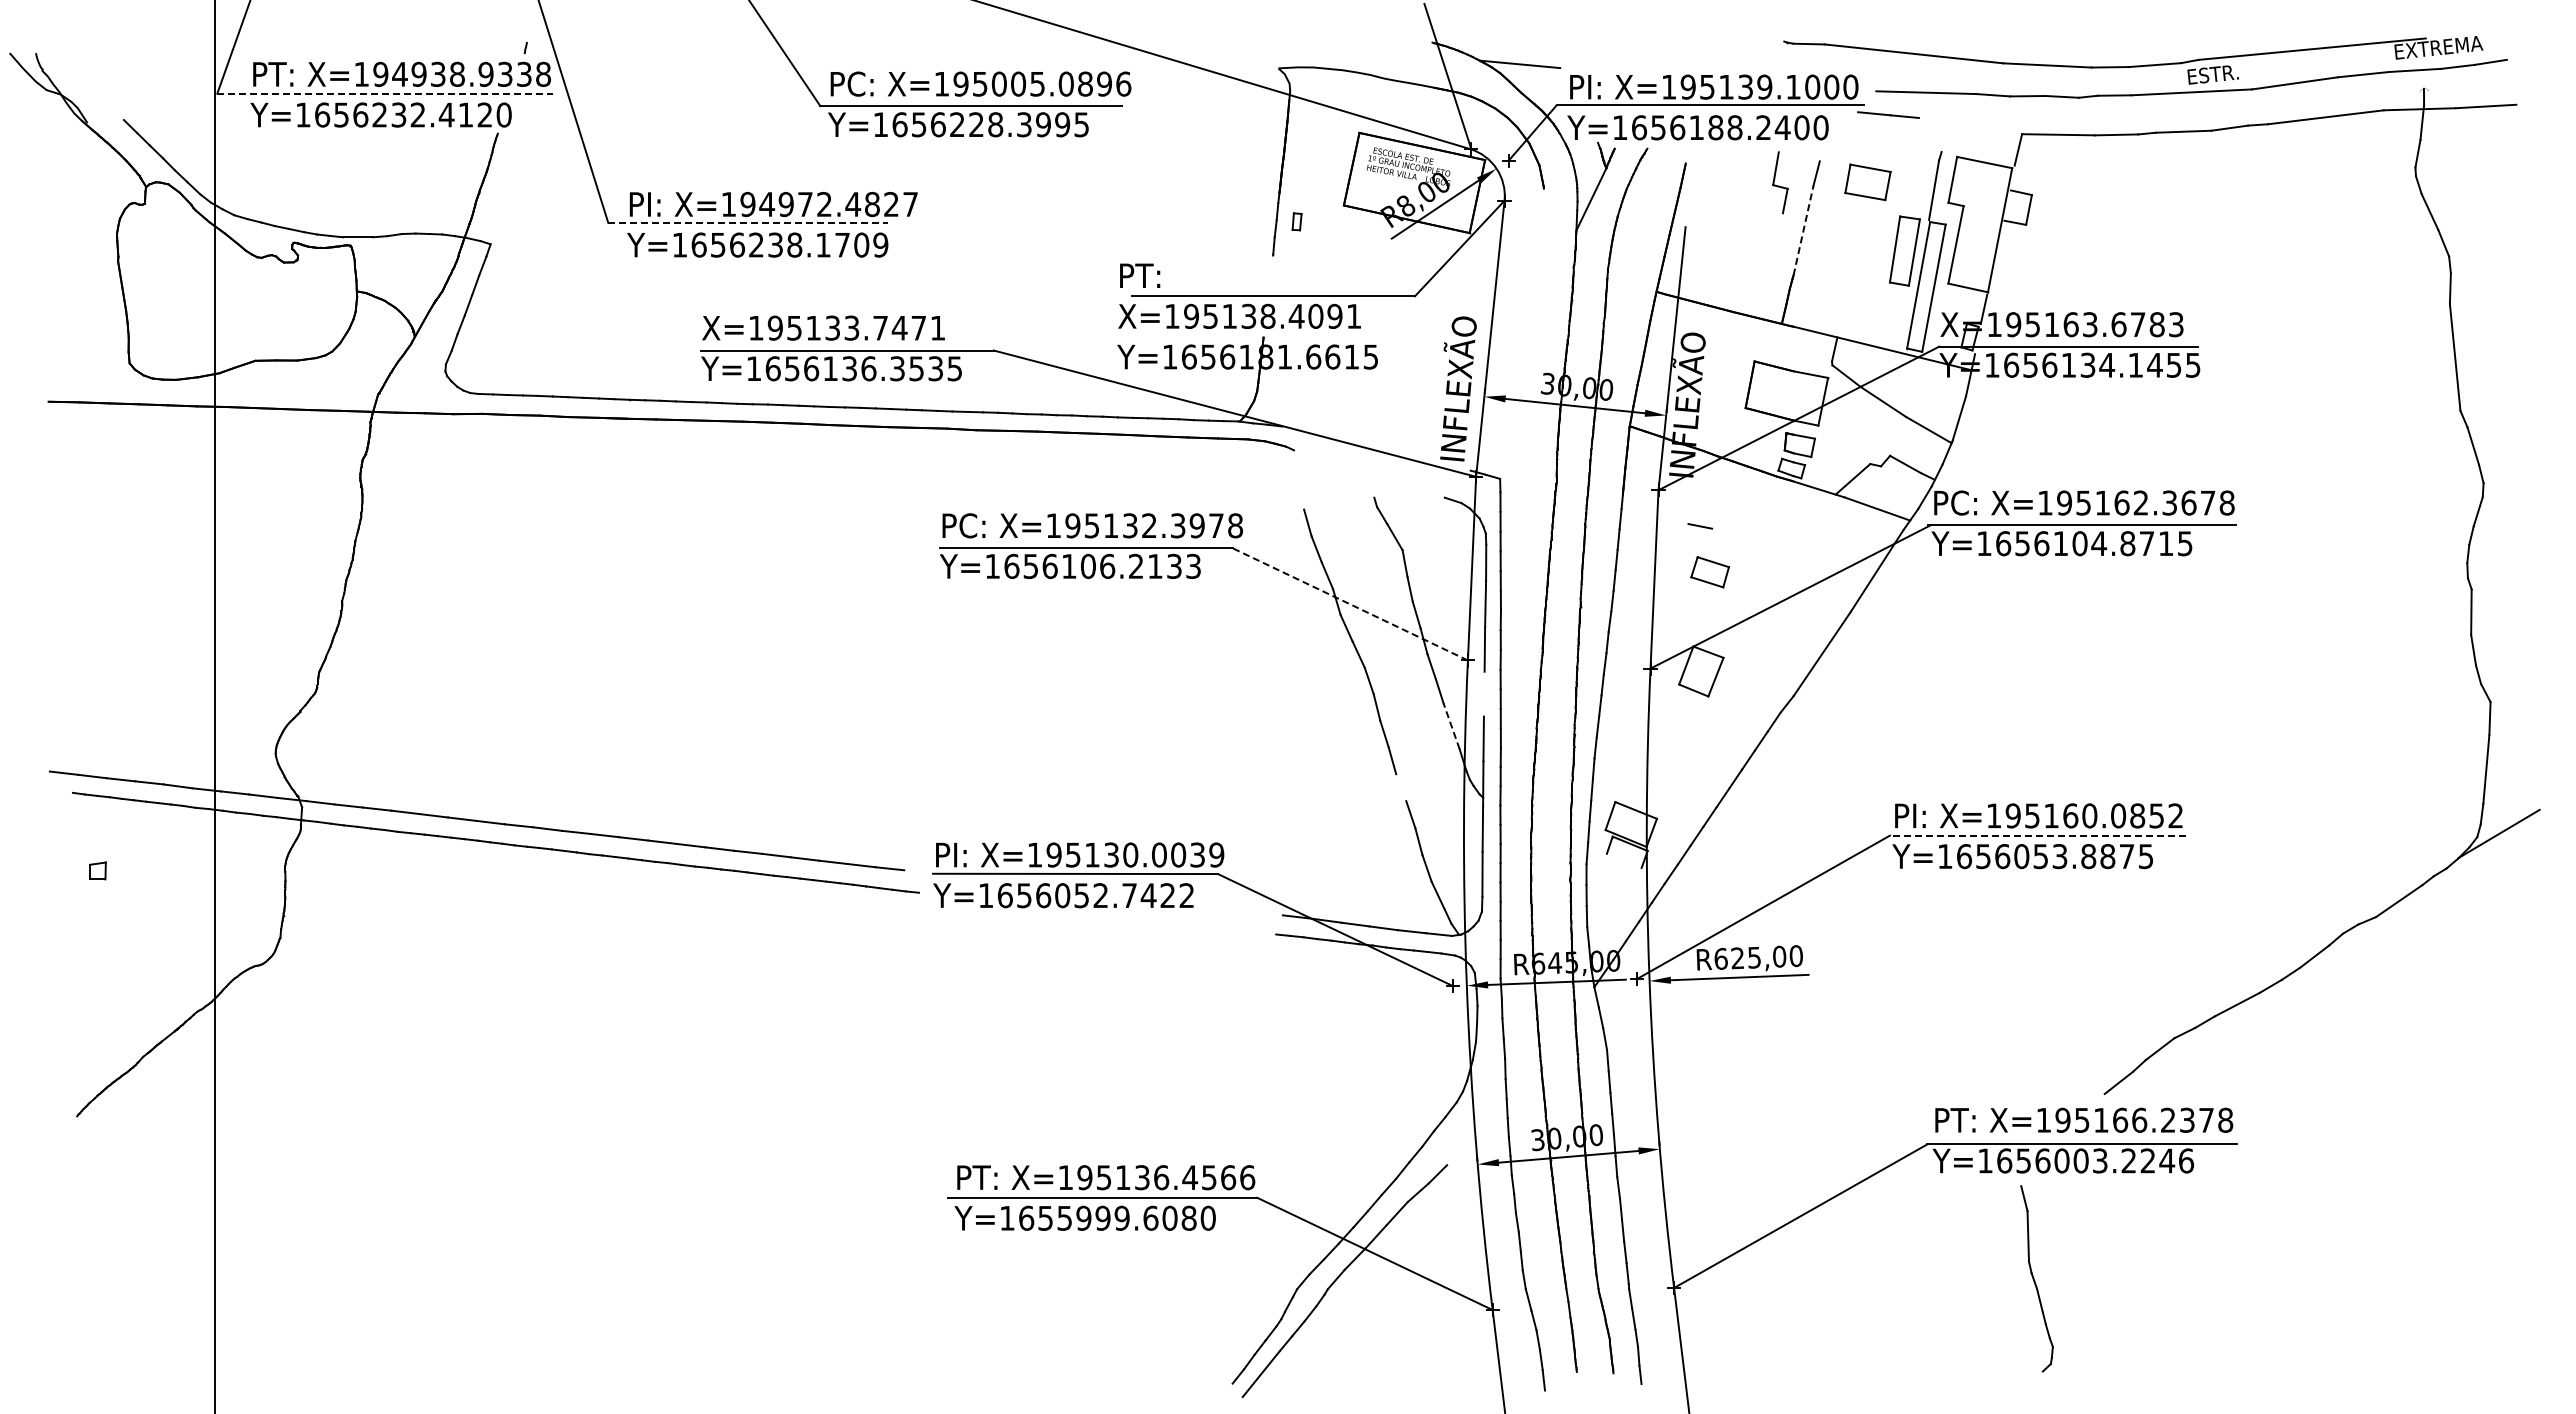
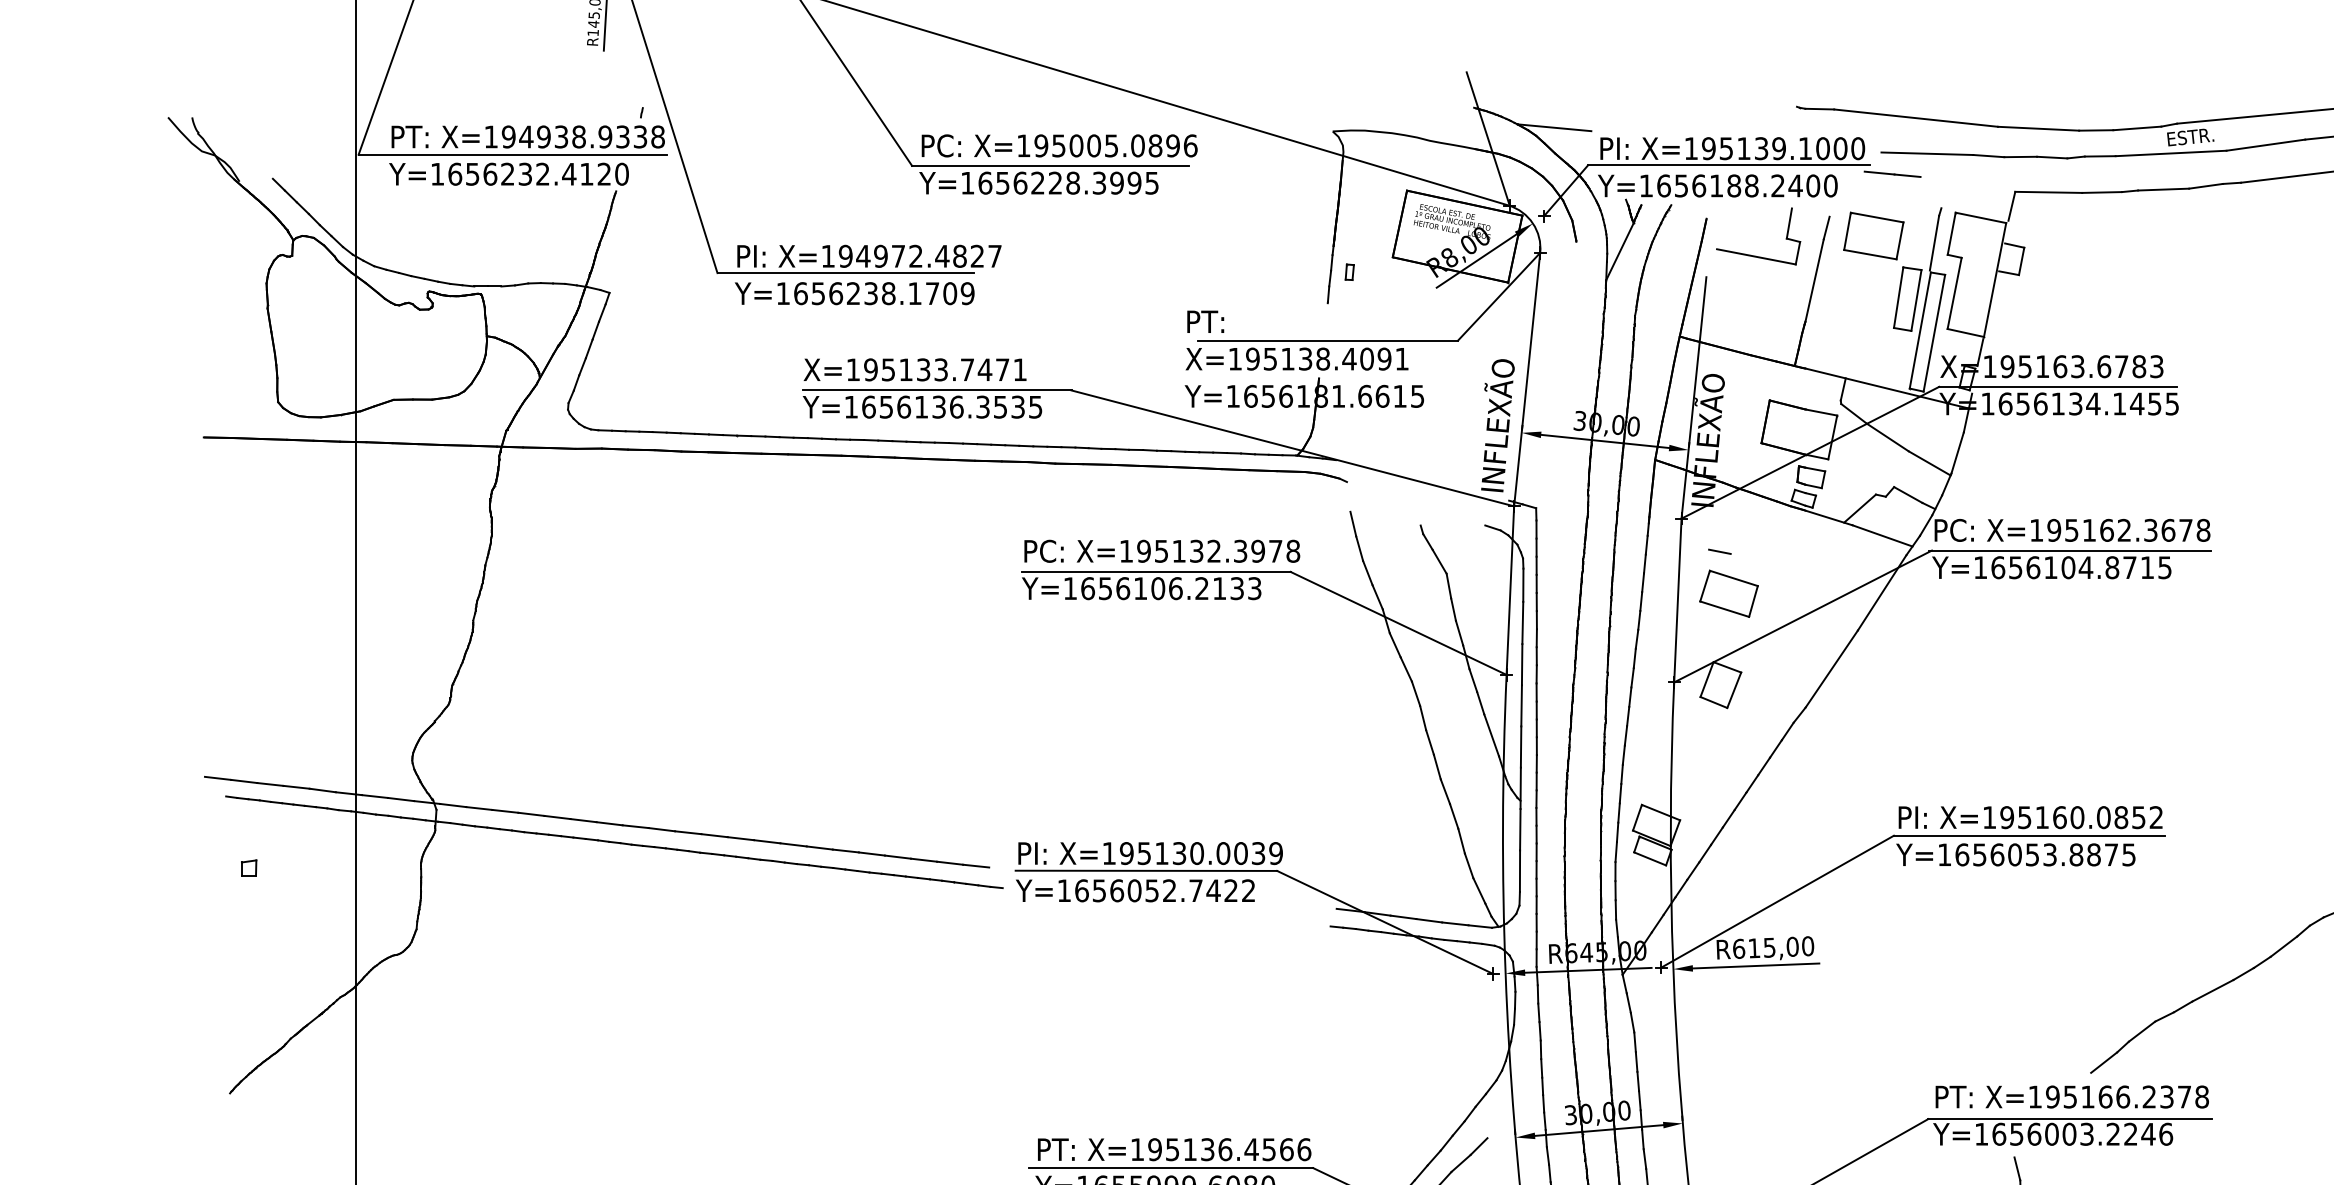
line: (385, 93) -> (513, 154), dashed -> solid
part: (1867, 182) -> (1873, 236), size x1.43
line: (1739, 204) -> (1755, 256), added
line: (748, 222) -> (846, 272), dashed -> solid
line: (1803, 230) -> (1814, 280), dashed -> solid
line: (1300, 495) -> (1352, 523), added
part: (1709, 572) -> (1728, 594), size x1.67
line: (1349, 604) -> (1397, 623), dashed -> solid
line: (1483, 693) -> (1520, 705), added
line: (1451, 725) -> (1491, 734), dashed -> solid
line: (1401, 787) -> (1445, 791), added
line: (2037, 835) -> (2029, 835), dashed -> solid
line: (1623, 860) -> (1649, 858), added
text: (1737, 958) -> (1754, 948), R625,00 -> R615,00

